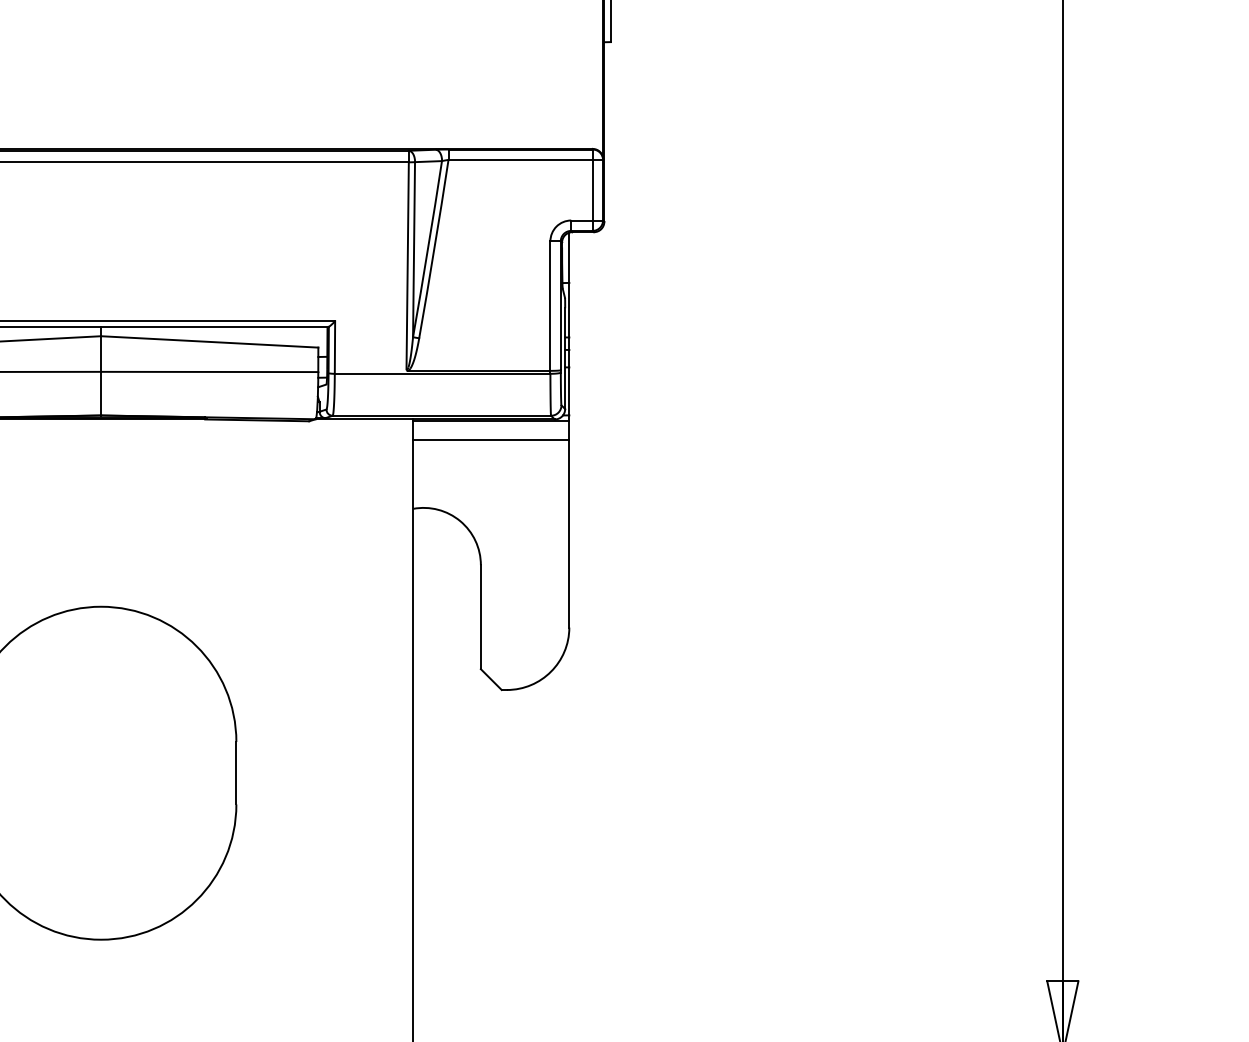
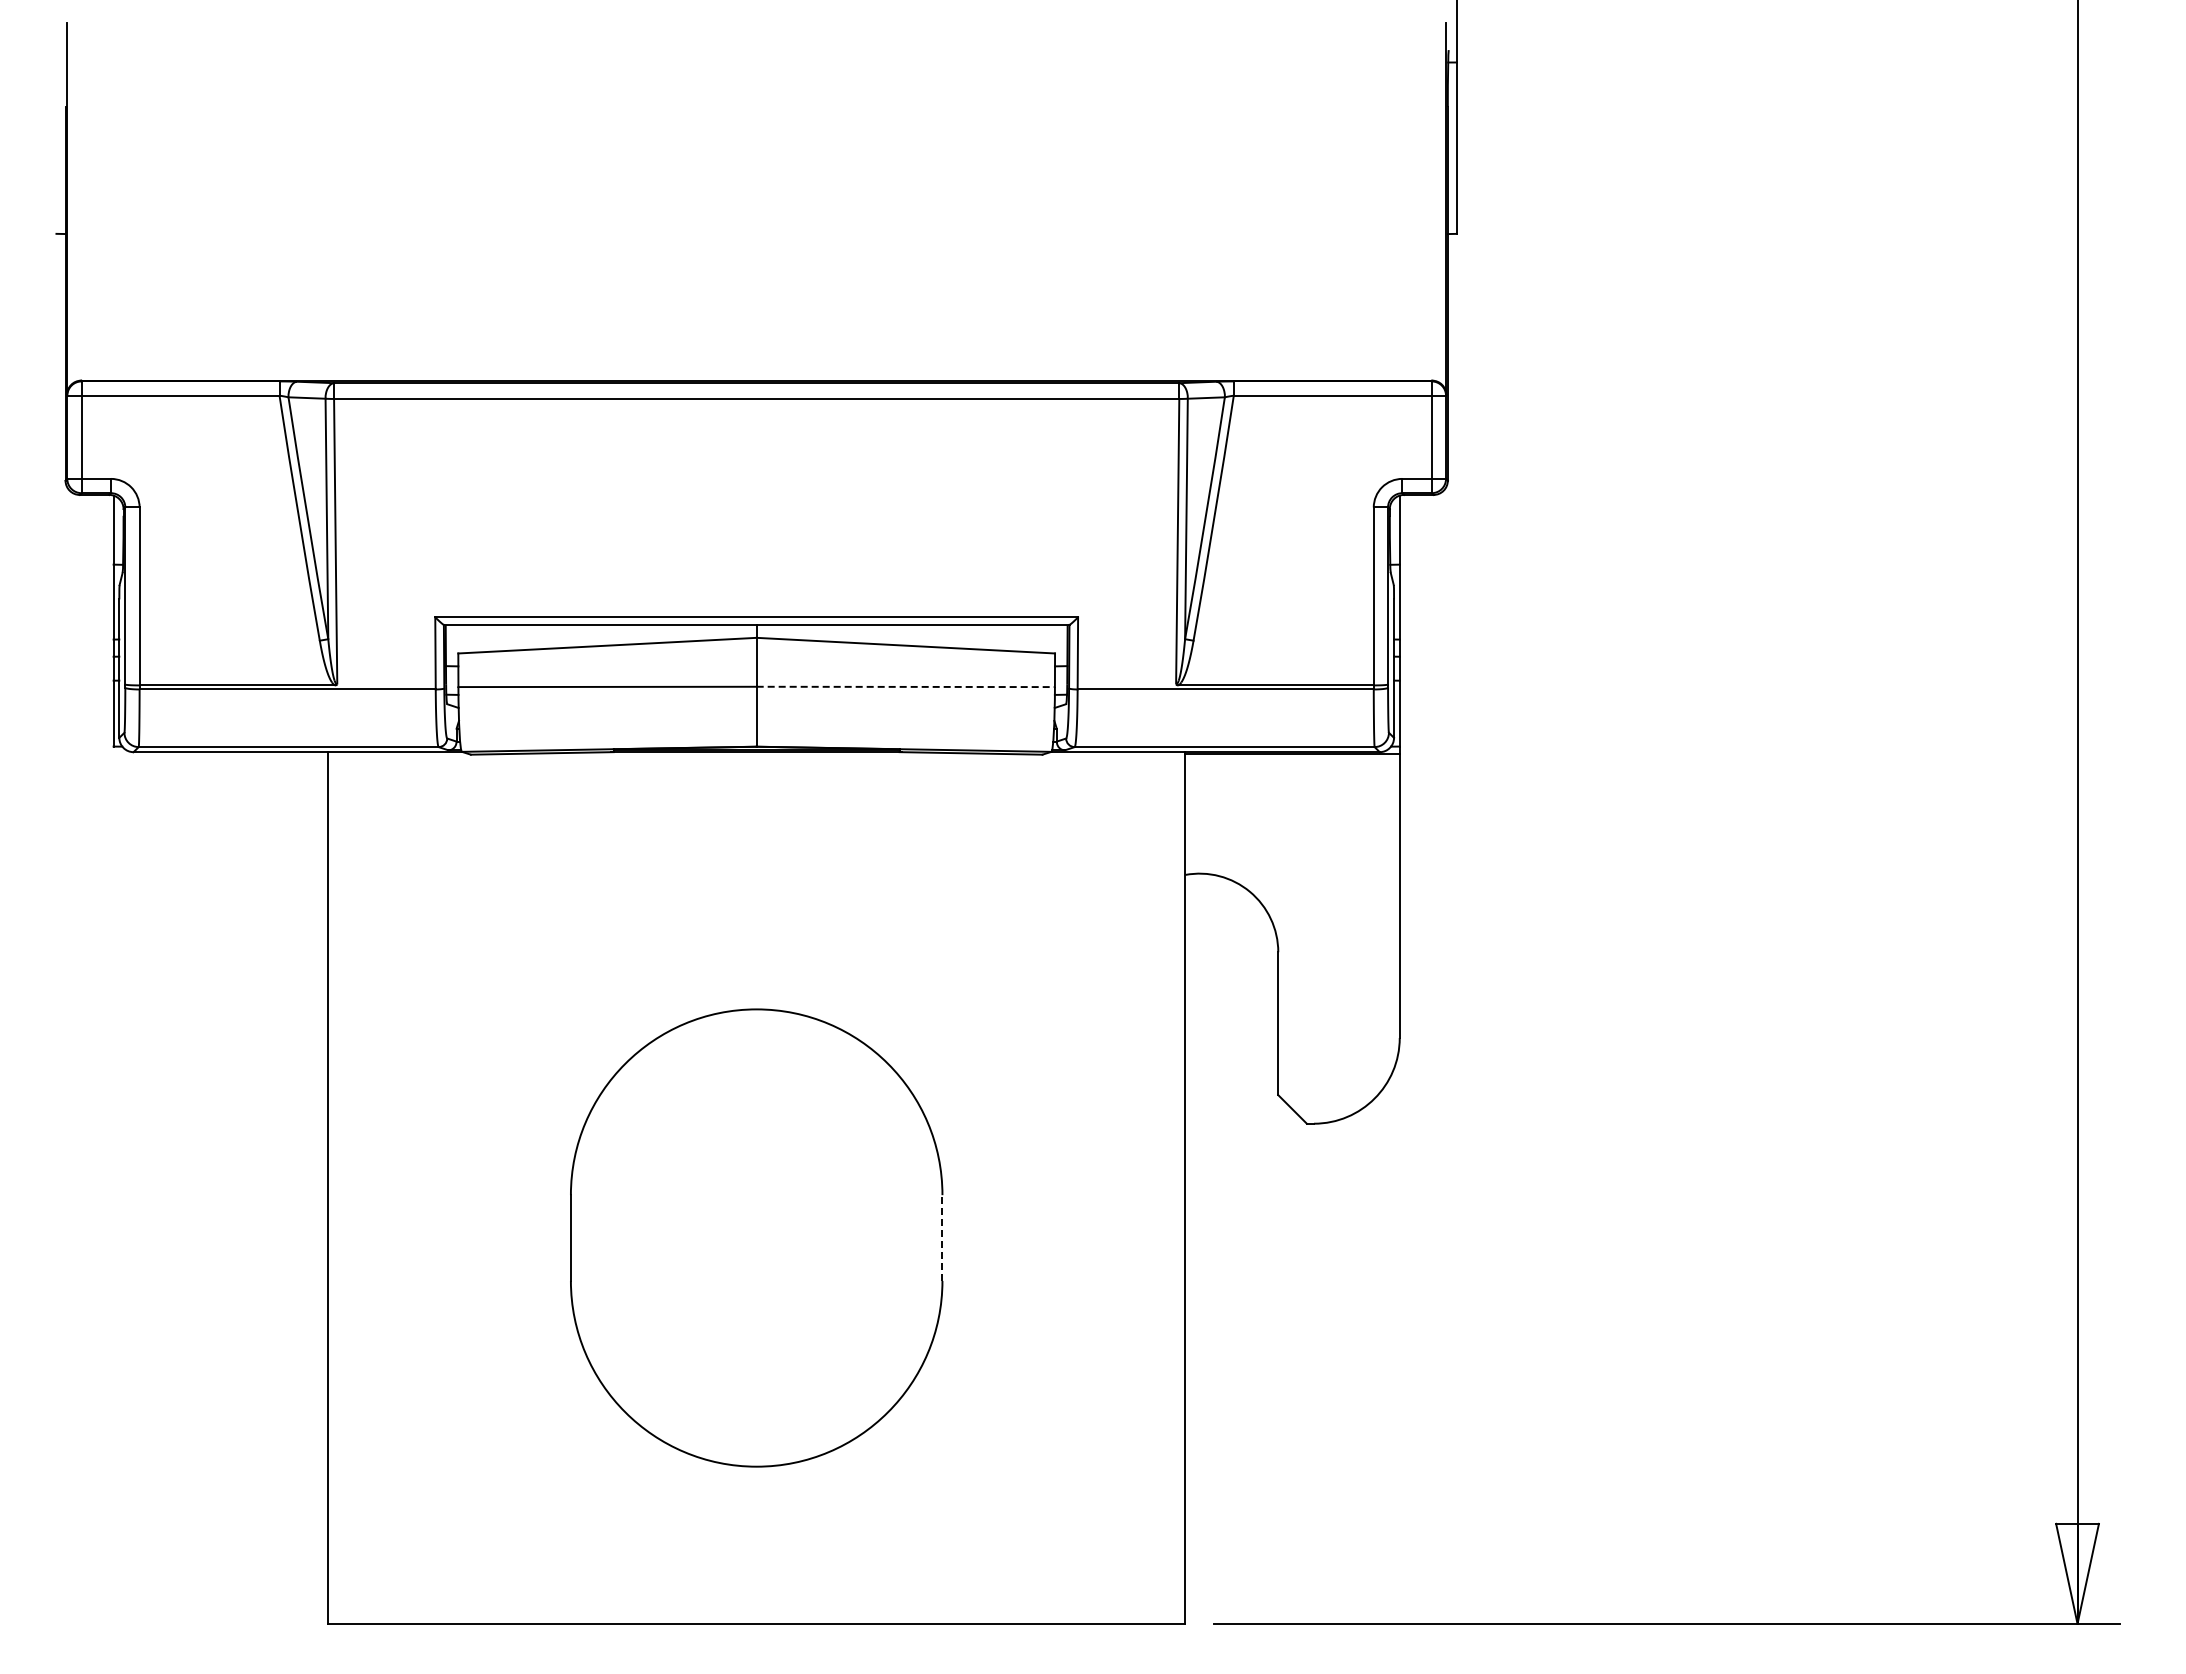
line: (210, 371) -> (906, 686), solid -> dashed
line: (491, 439) -> (1292, 779), removed
line: (236, 773) -> (942, 1238), solid -> dashed

